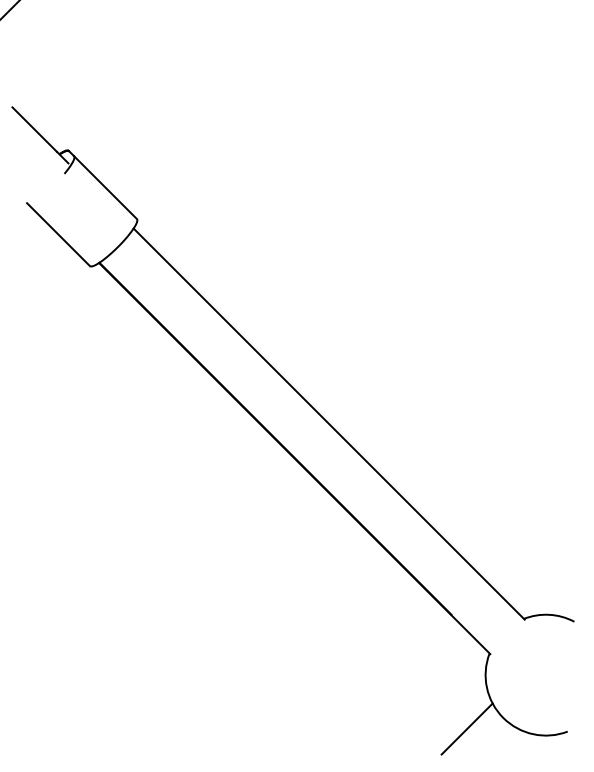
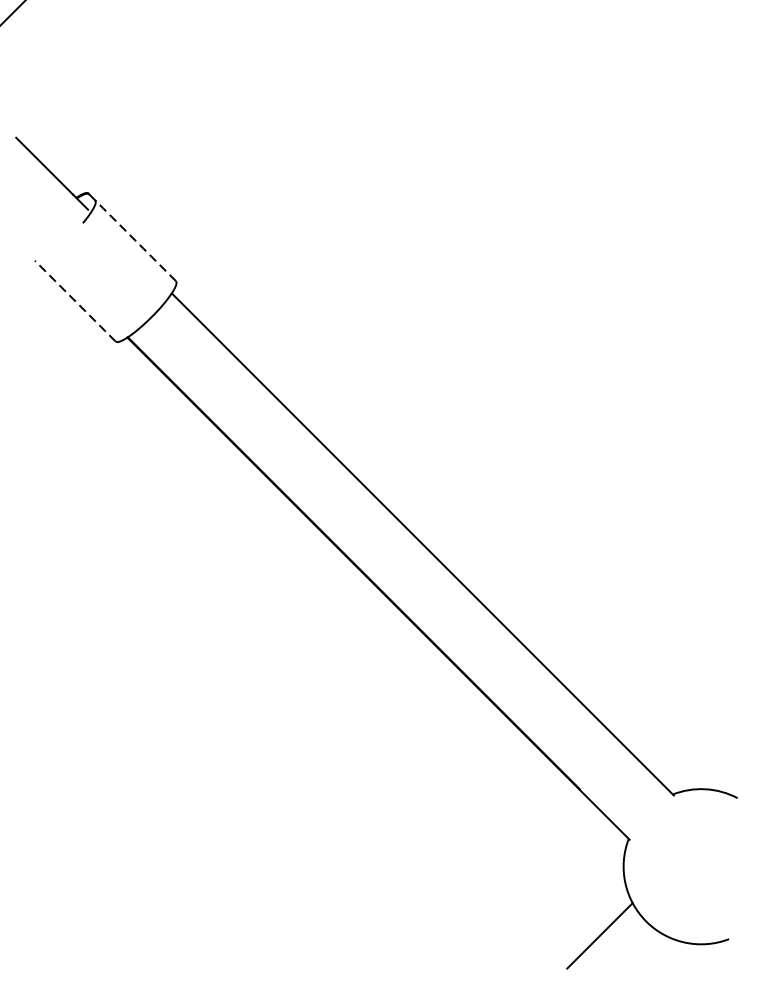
line: (105, 187) -> (135, 240), solid -> dashed
line: (58, 234) -> (75, 301), solid -> dashed

